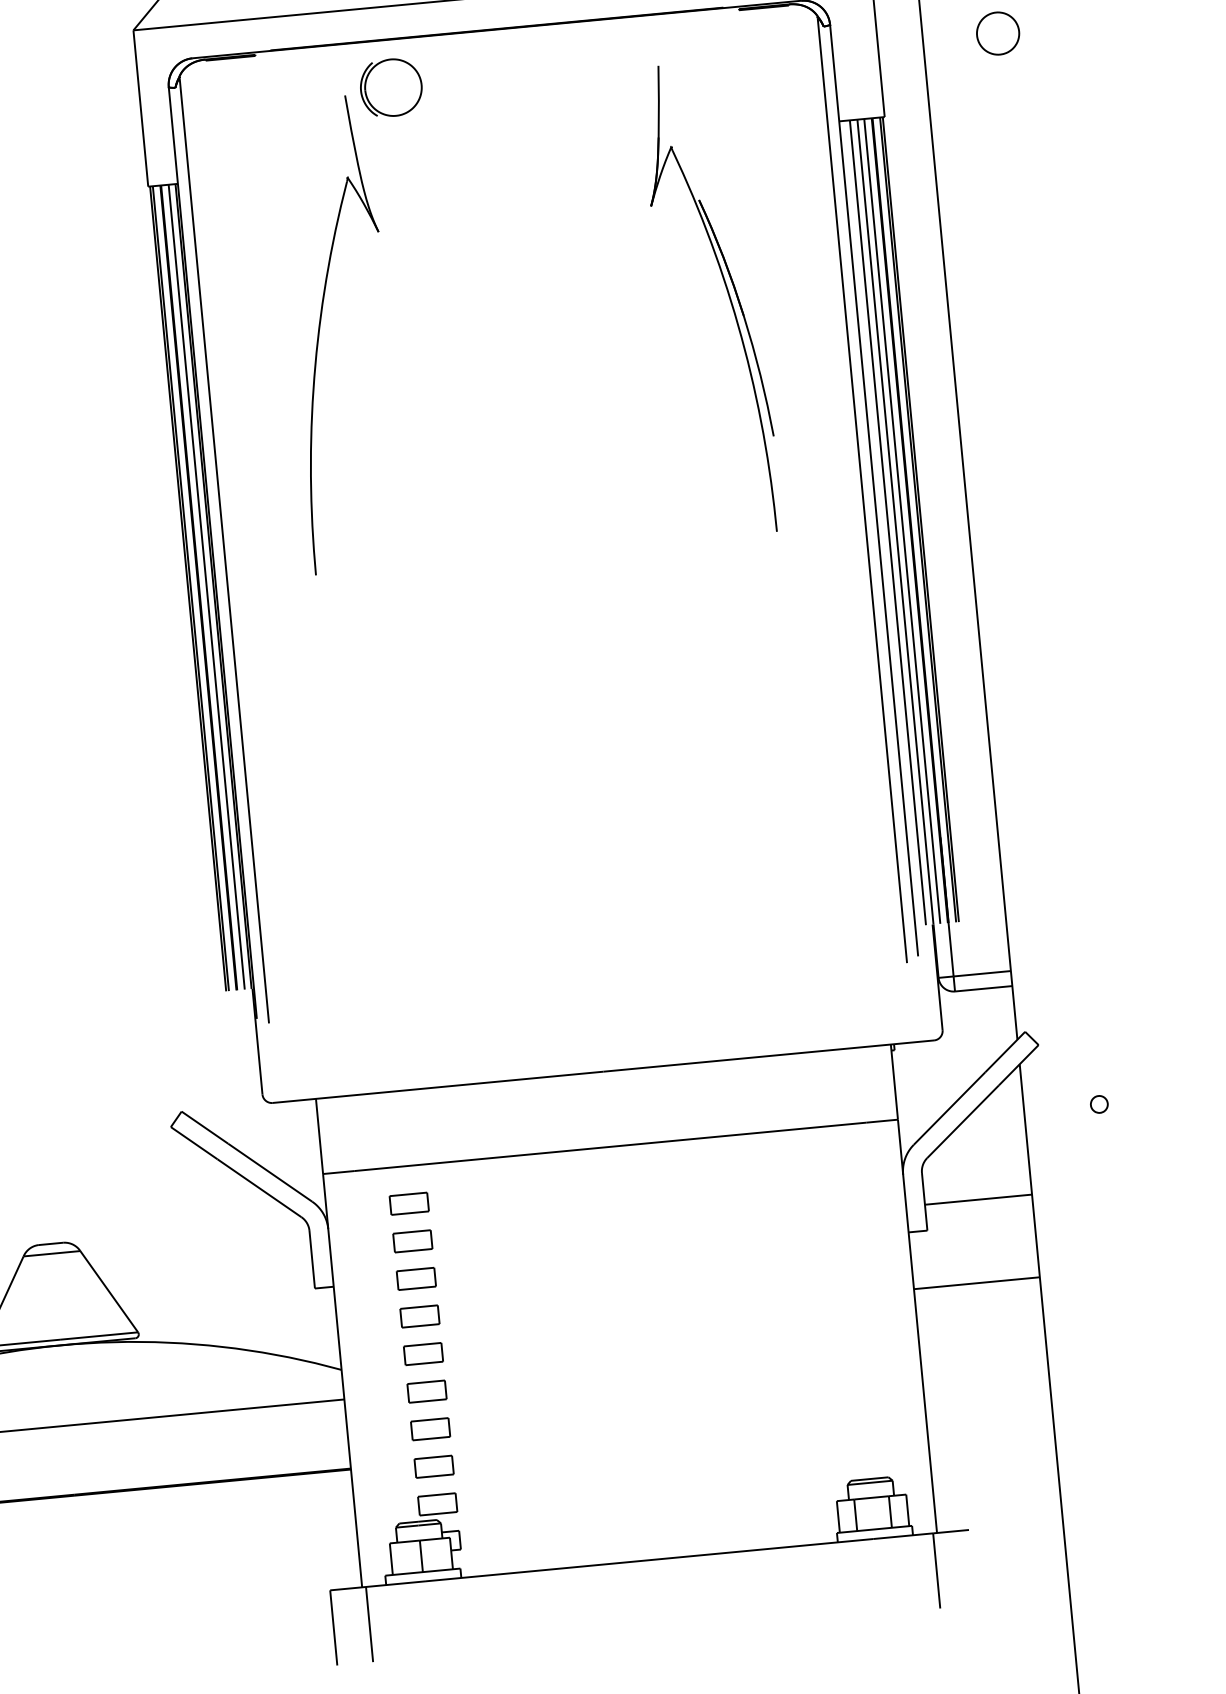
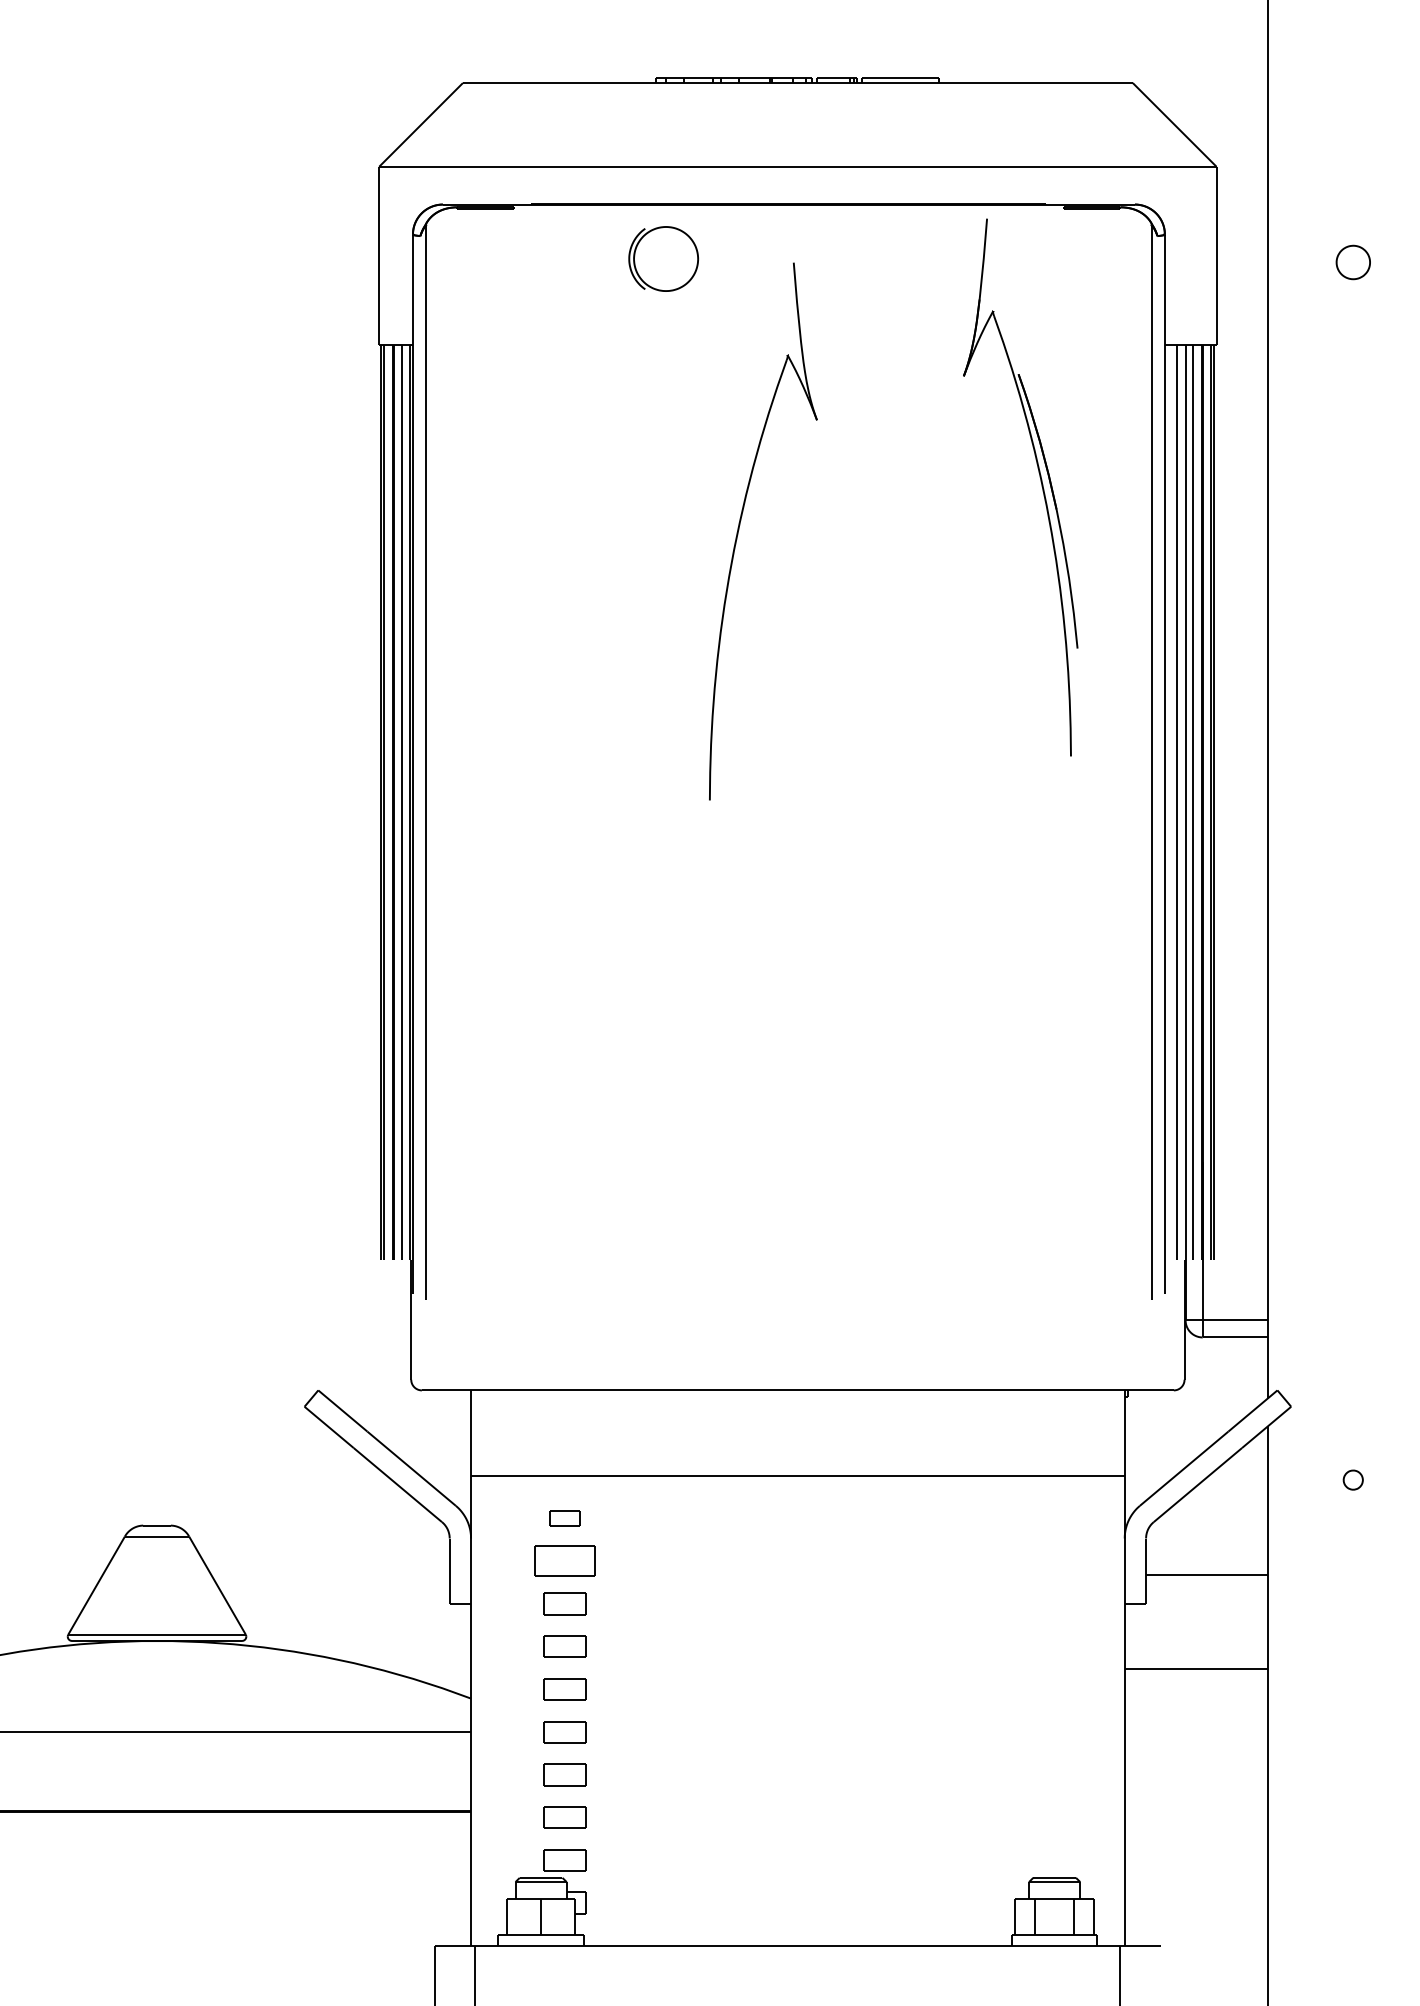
part: (998, 33) -> (1353, 262), size x0.7
part: (727, 293) -> (1040, 482), moved
part: (320, 331) -> (740, 525), moved
part: (408, 1203) -> (564, 1518), size x0.7
part: (412, 1241) -> (564, 1561), size x1.4

